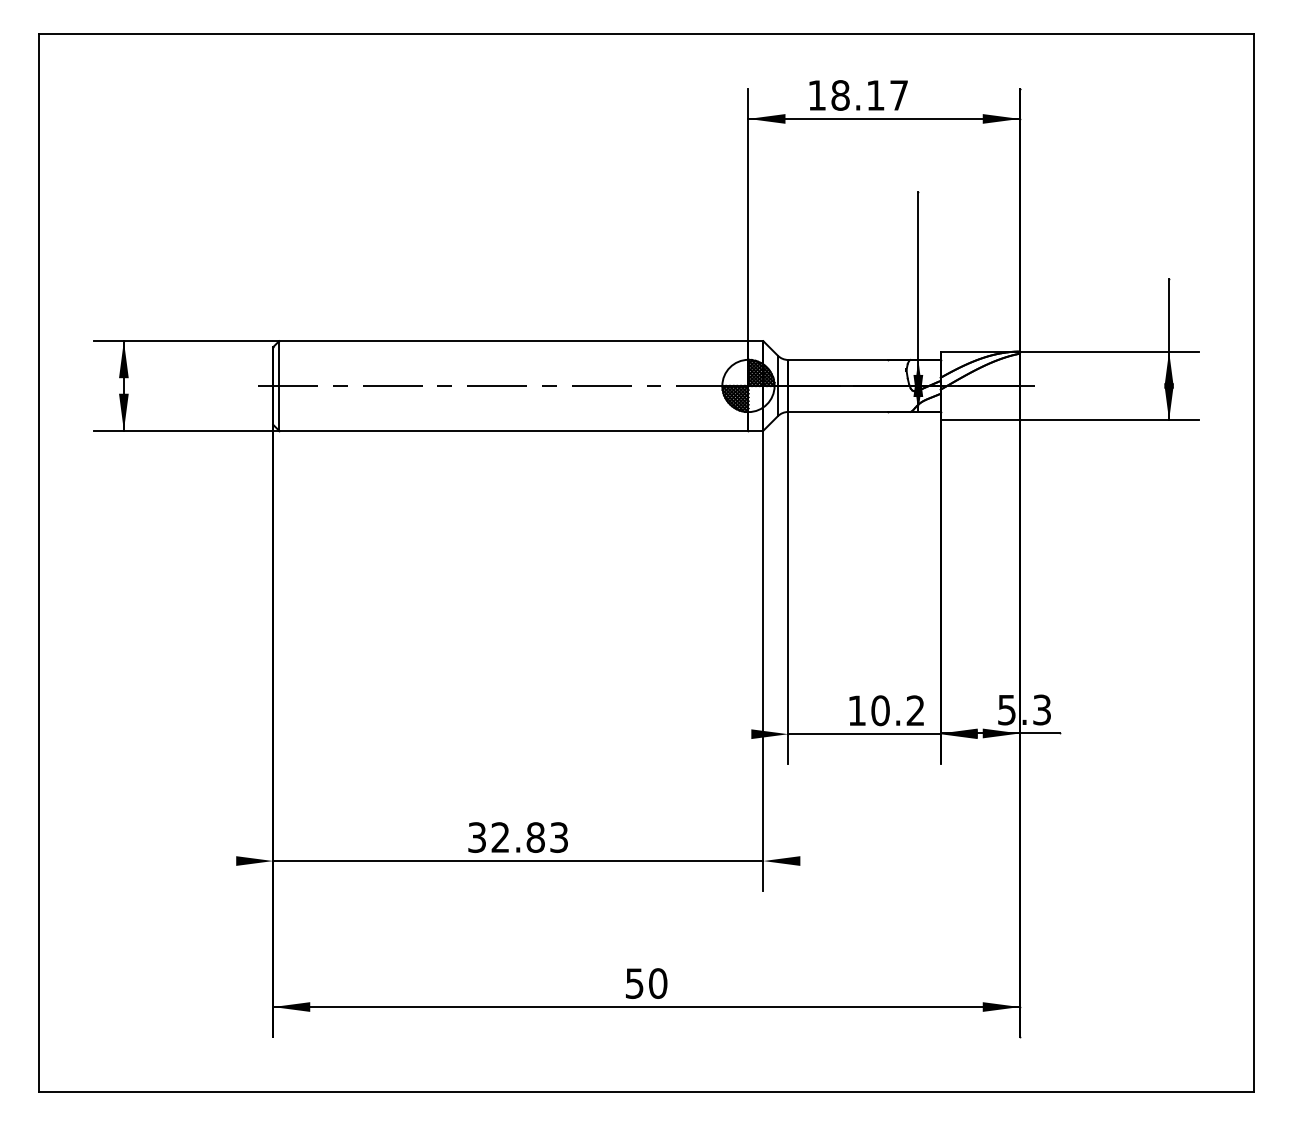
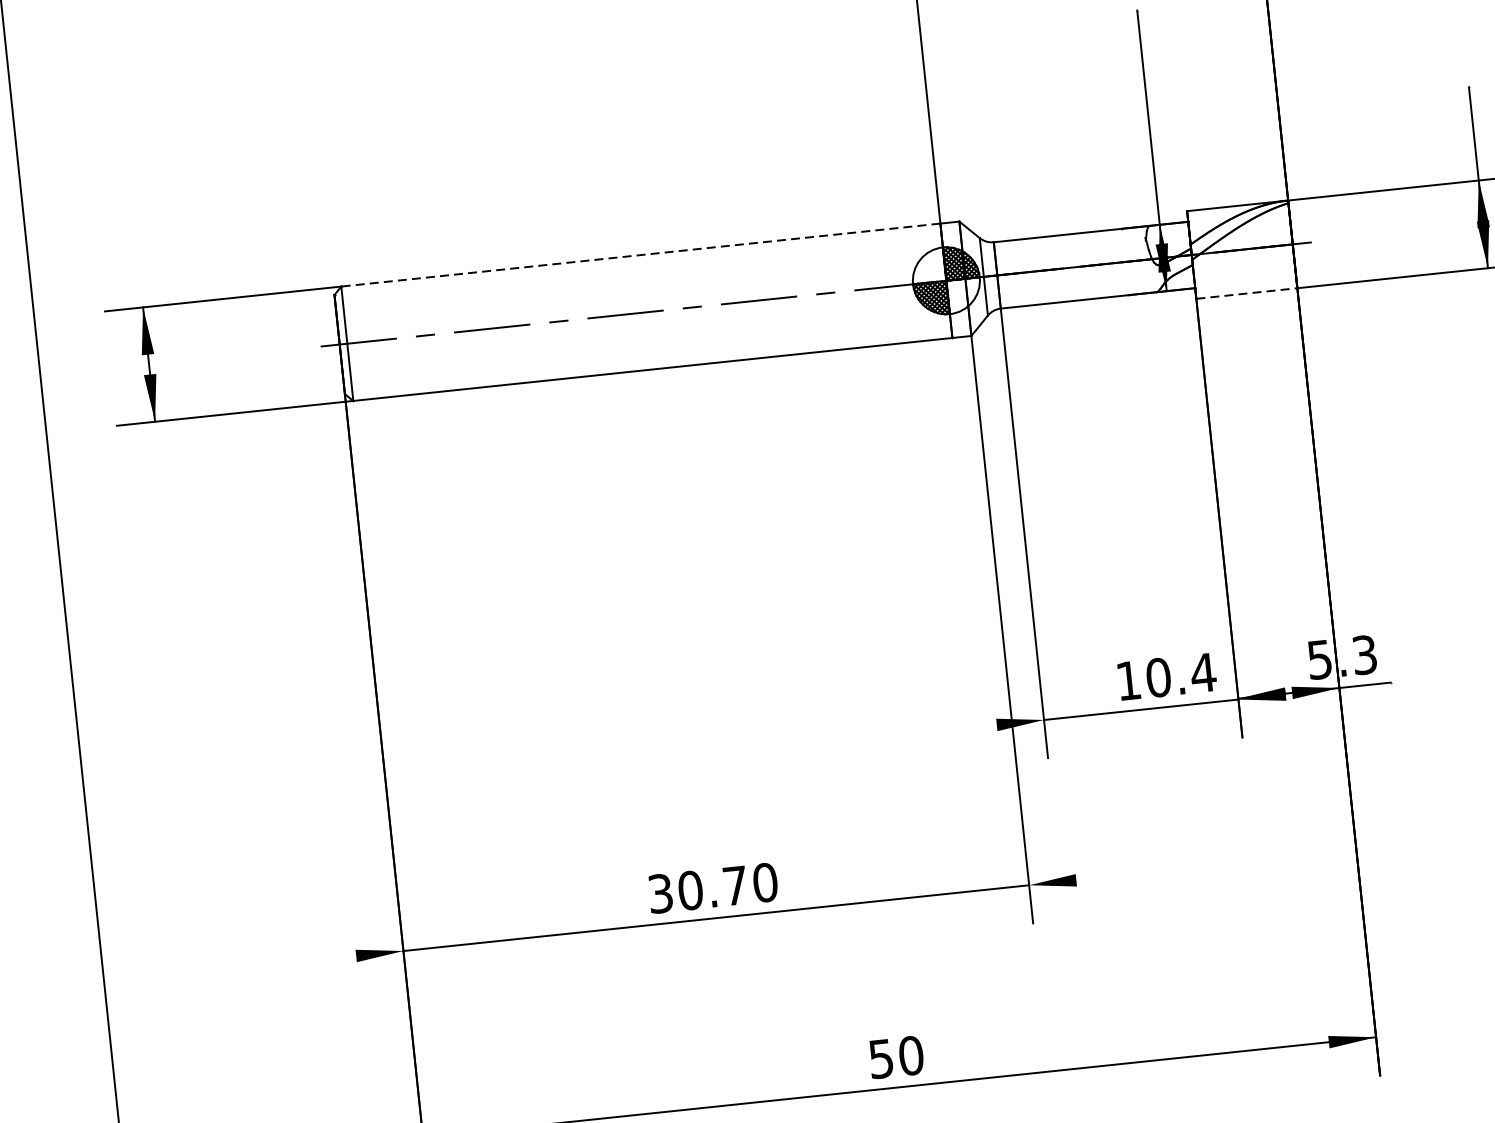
line: (513, 341) -> (640, 255), solid -> dashed
line: (980, 420) -> (1247, 293), solid -> dashed
text: (915, 710) -> (1203, 672), 10.2 -> 10.4
text: (529, 837) -> (727, 886), 32.83 -> 30.70

